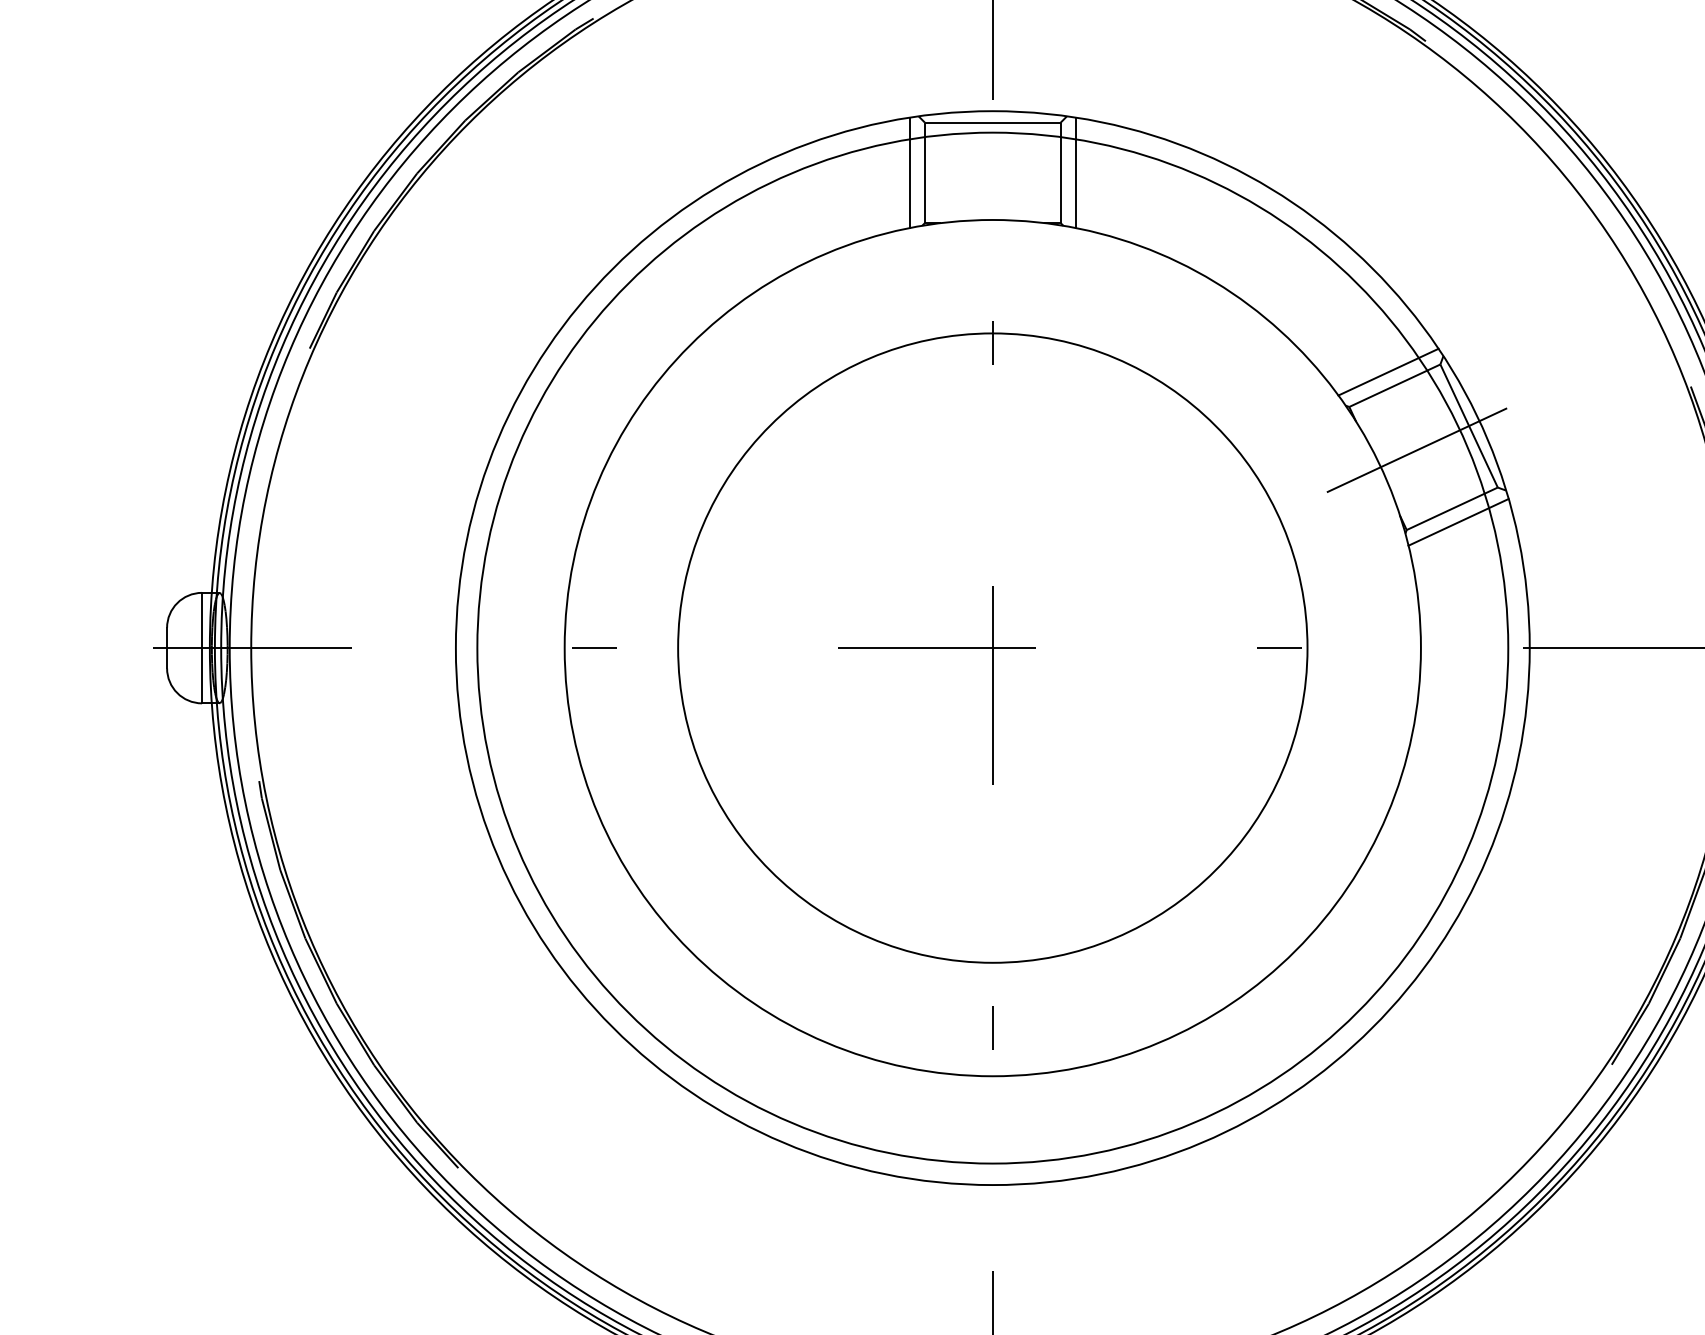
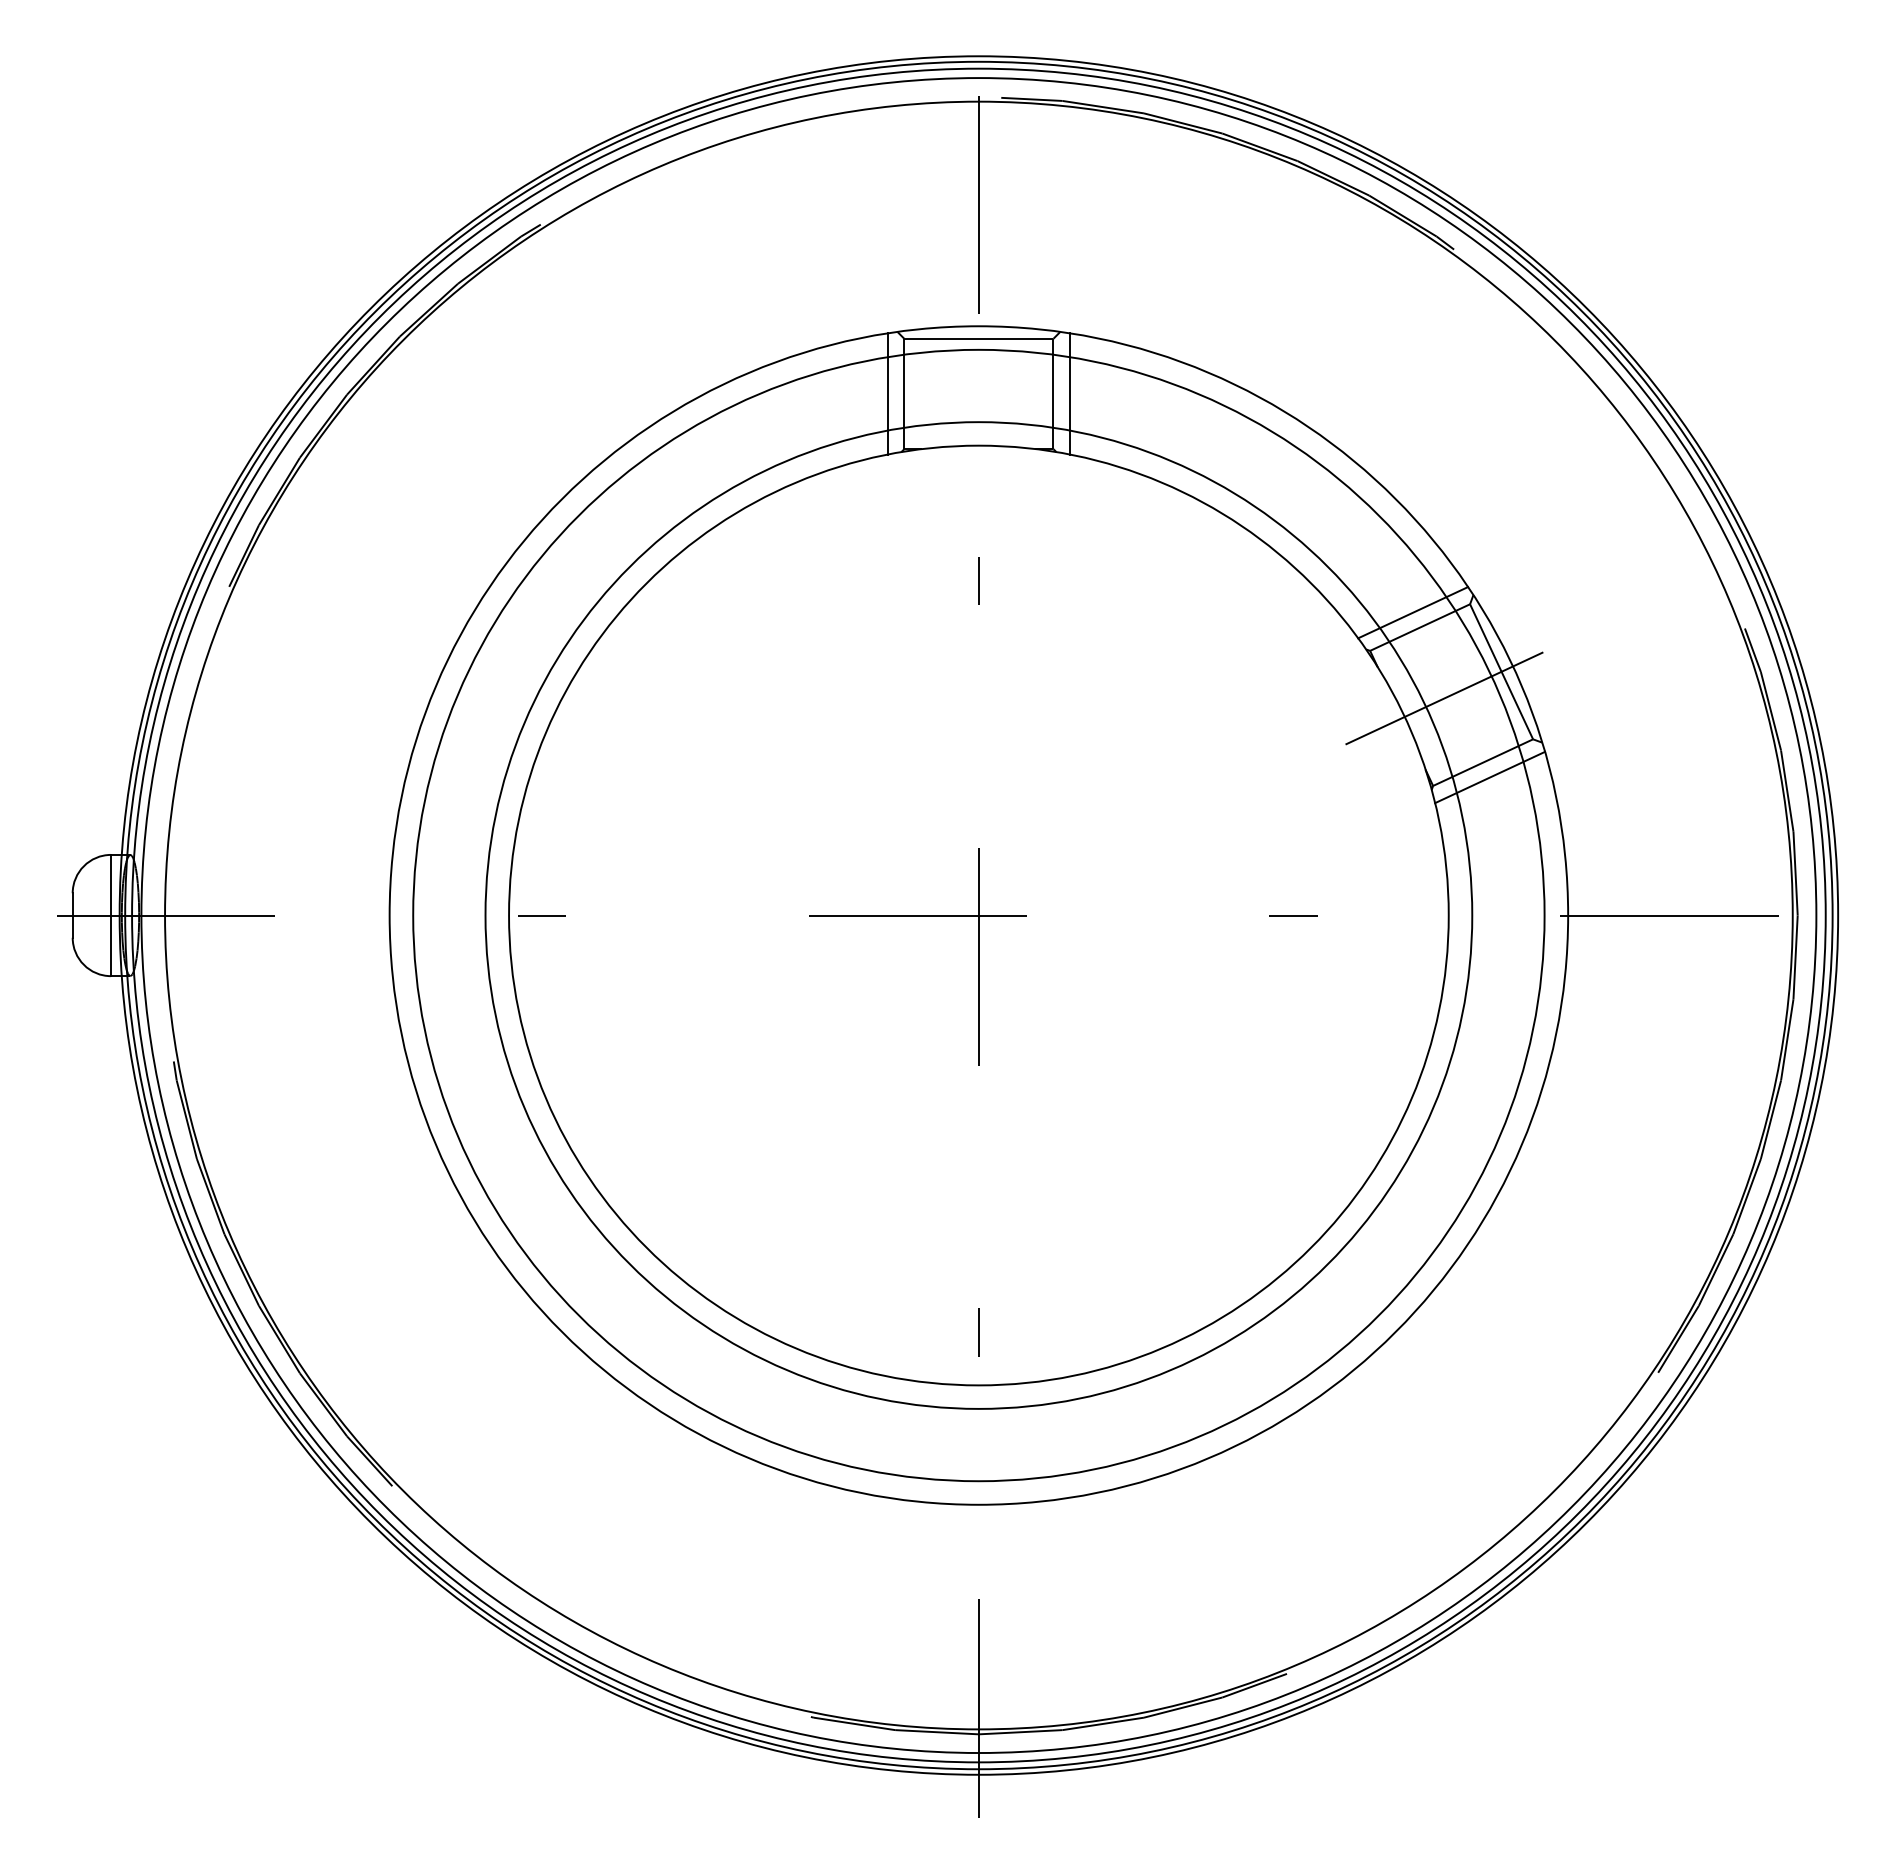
circle: (992, 648) -> (978, 915), size x1.43

